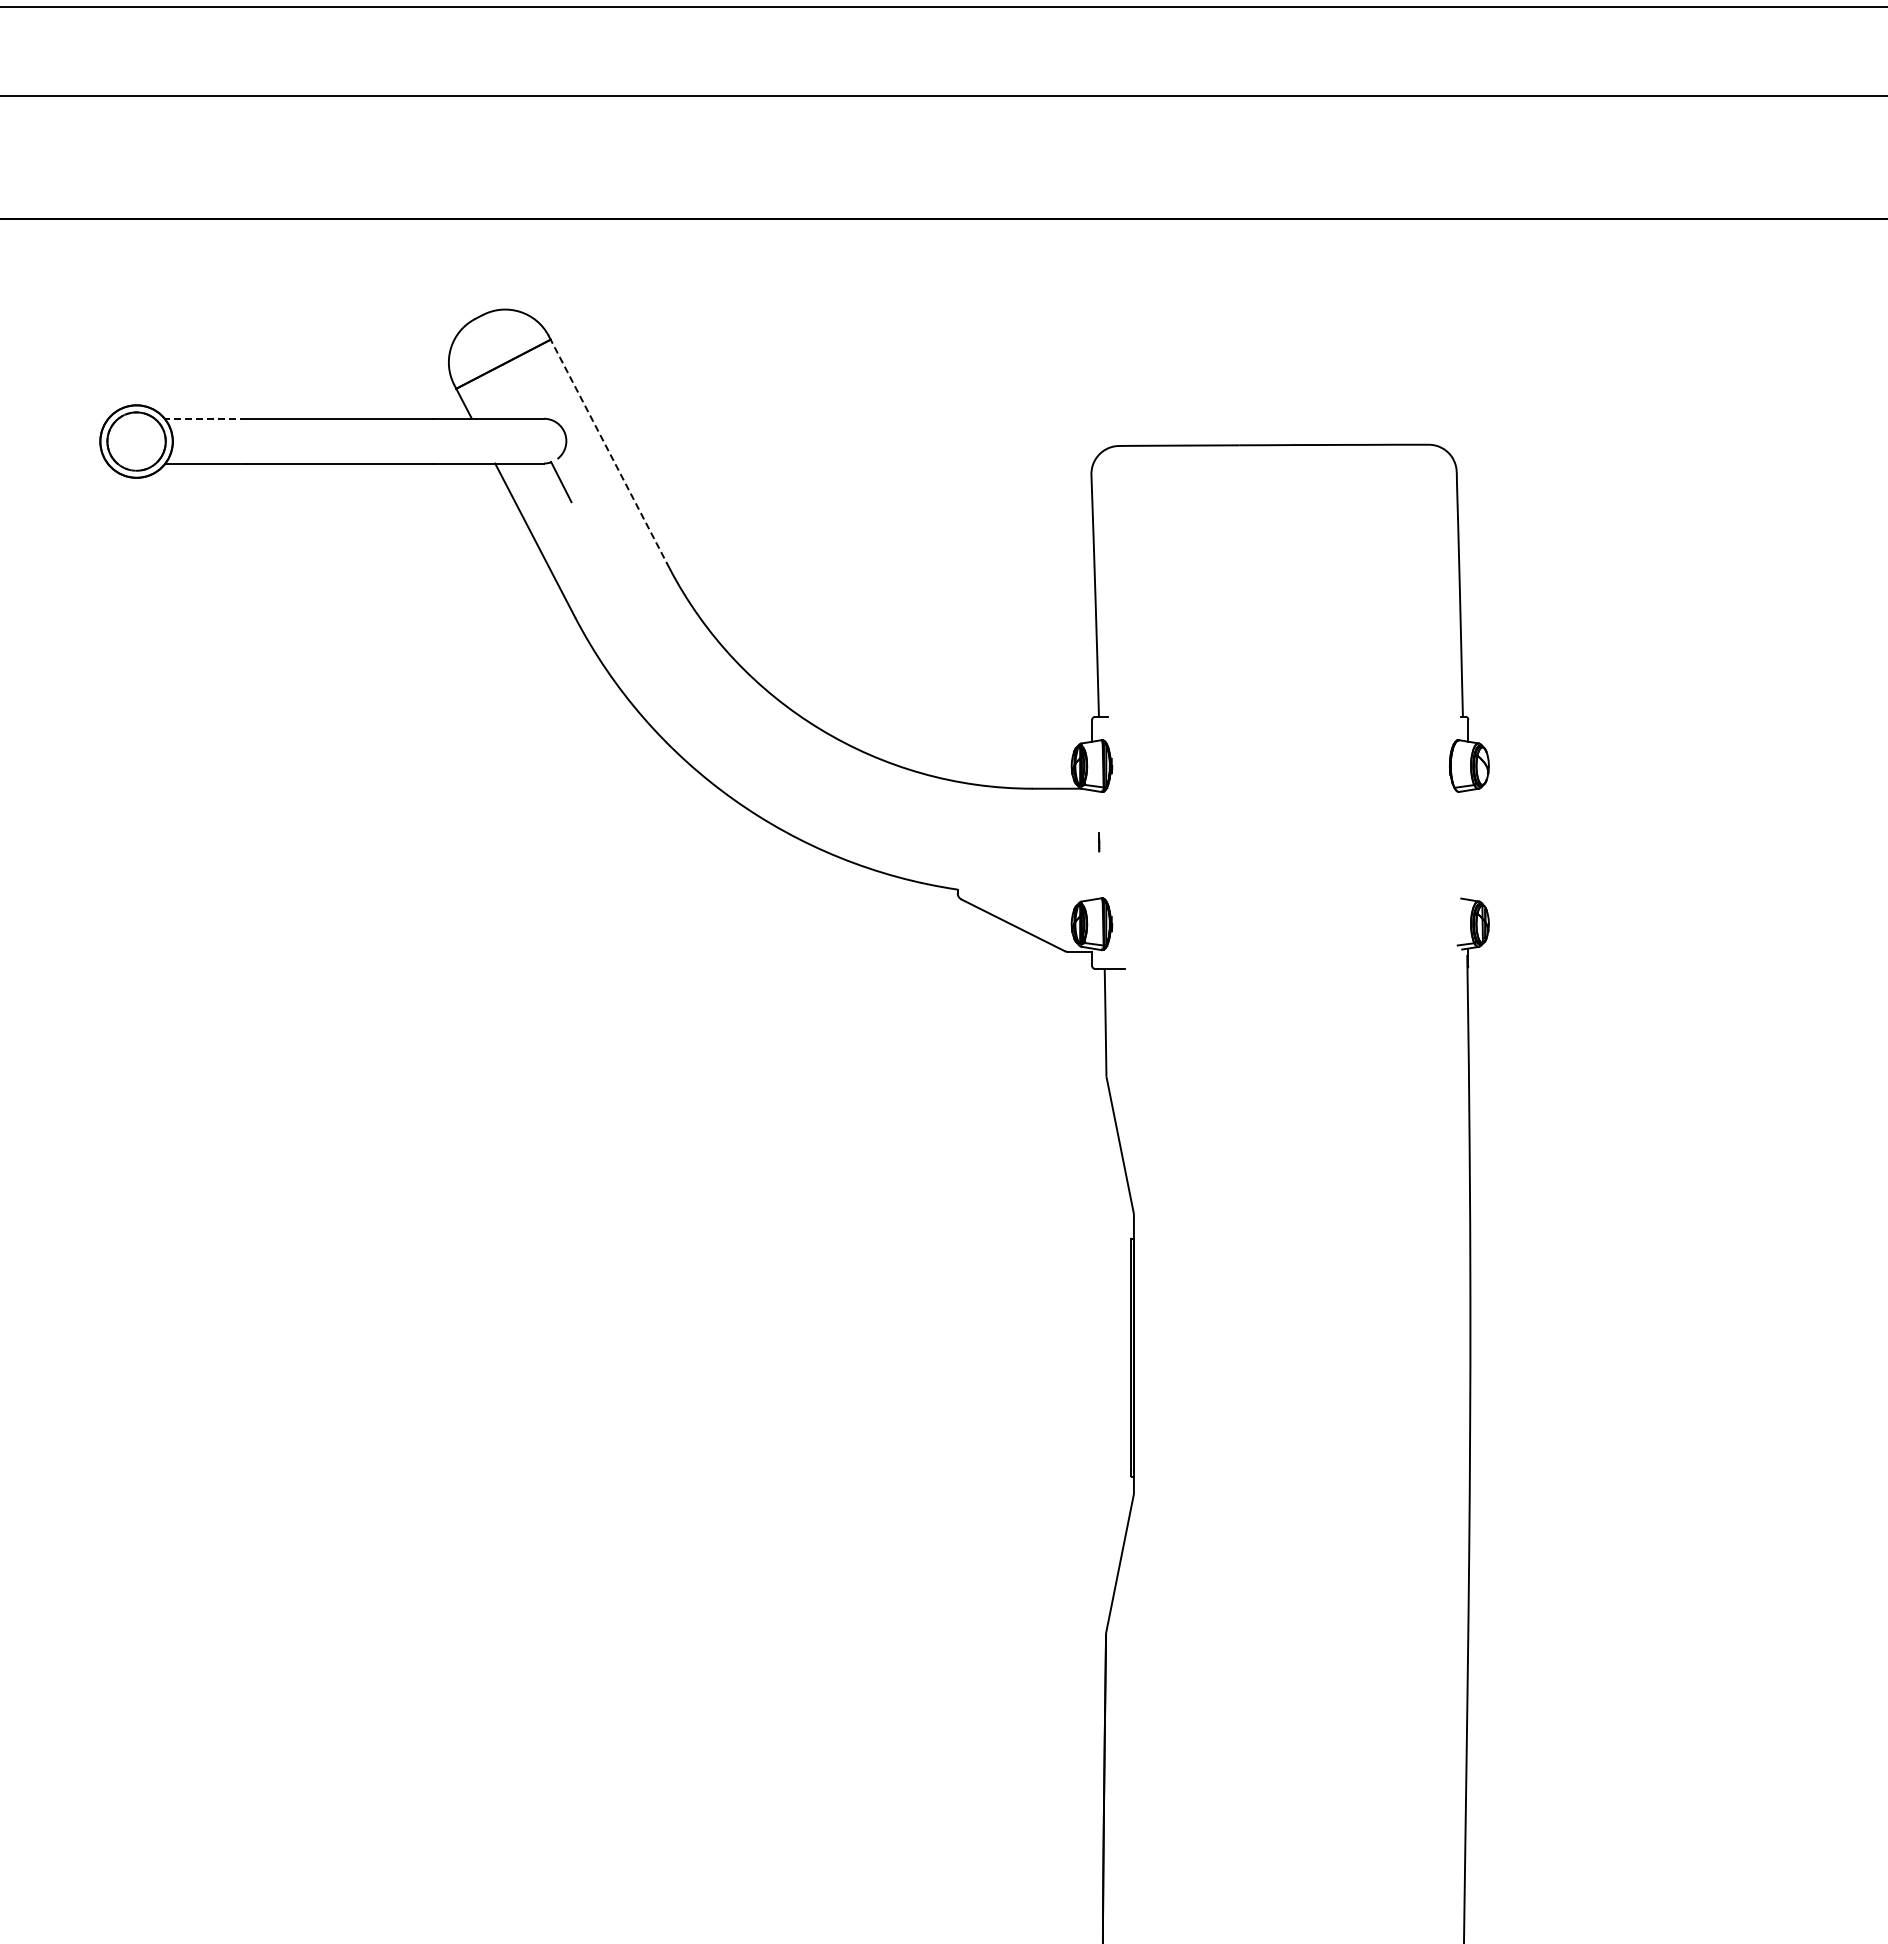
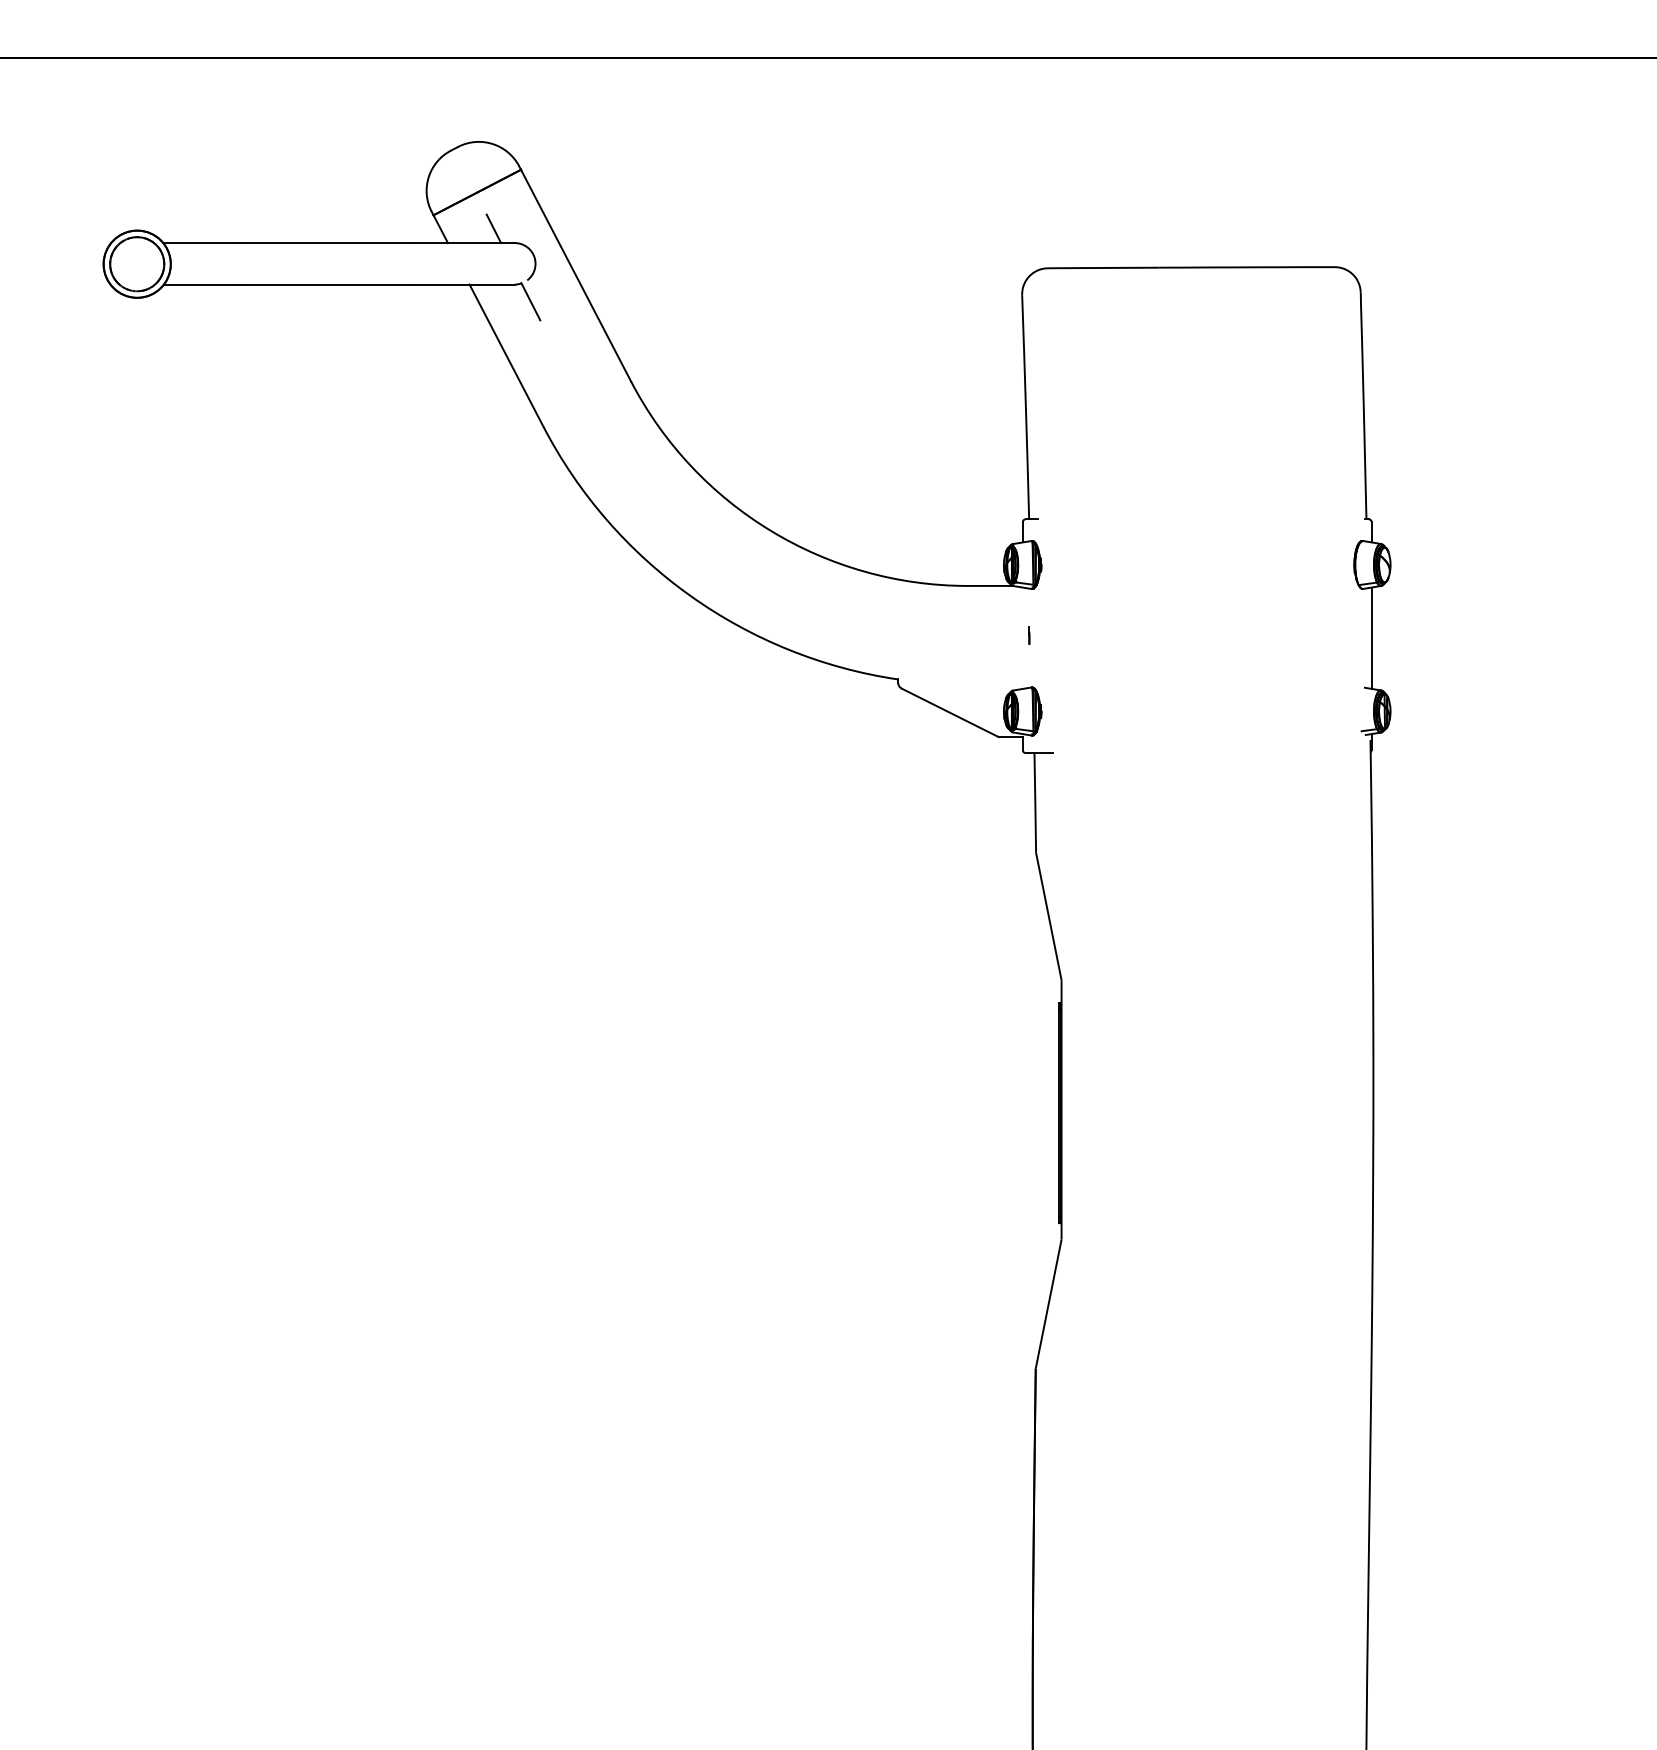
line: (521, 403) -> (493, 228), added
line: (205, 418) -> (201, 242), dashed -> solid
line: (610, 453) -> (576, 275), dashed -> solid
line: (1468, 844) -> (1371, 637), added

